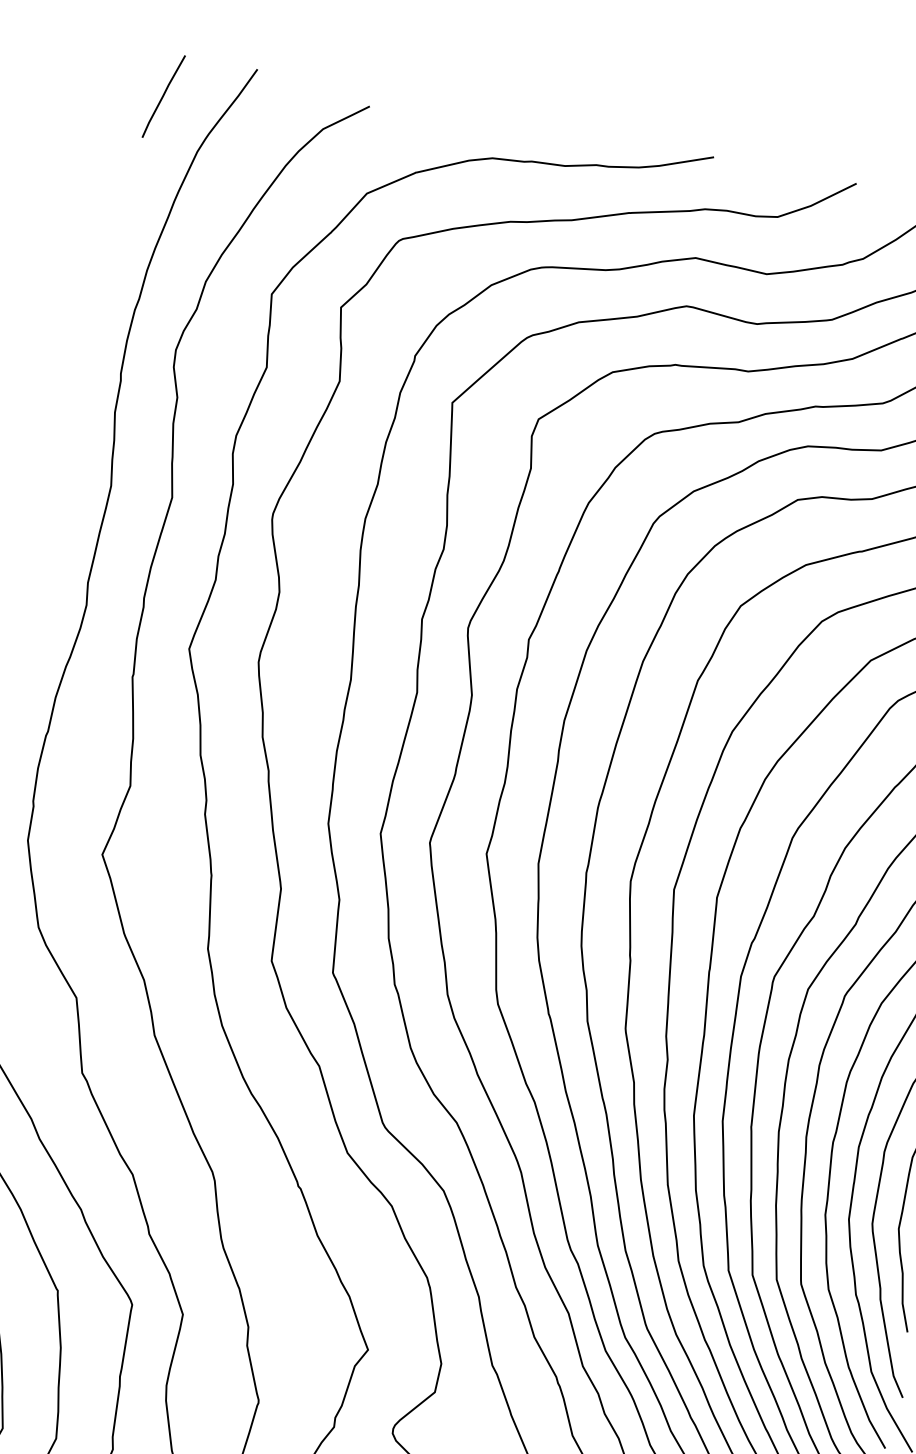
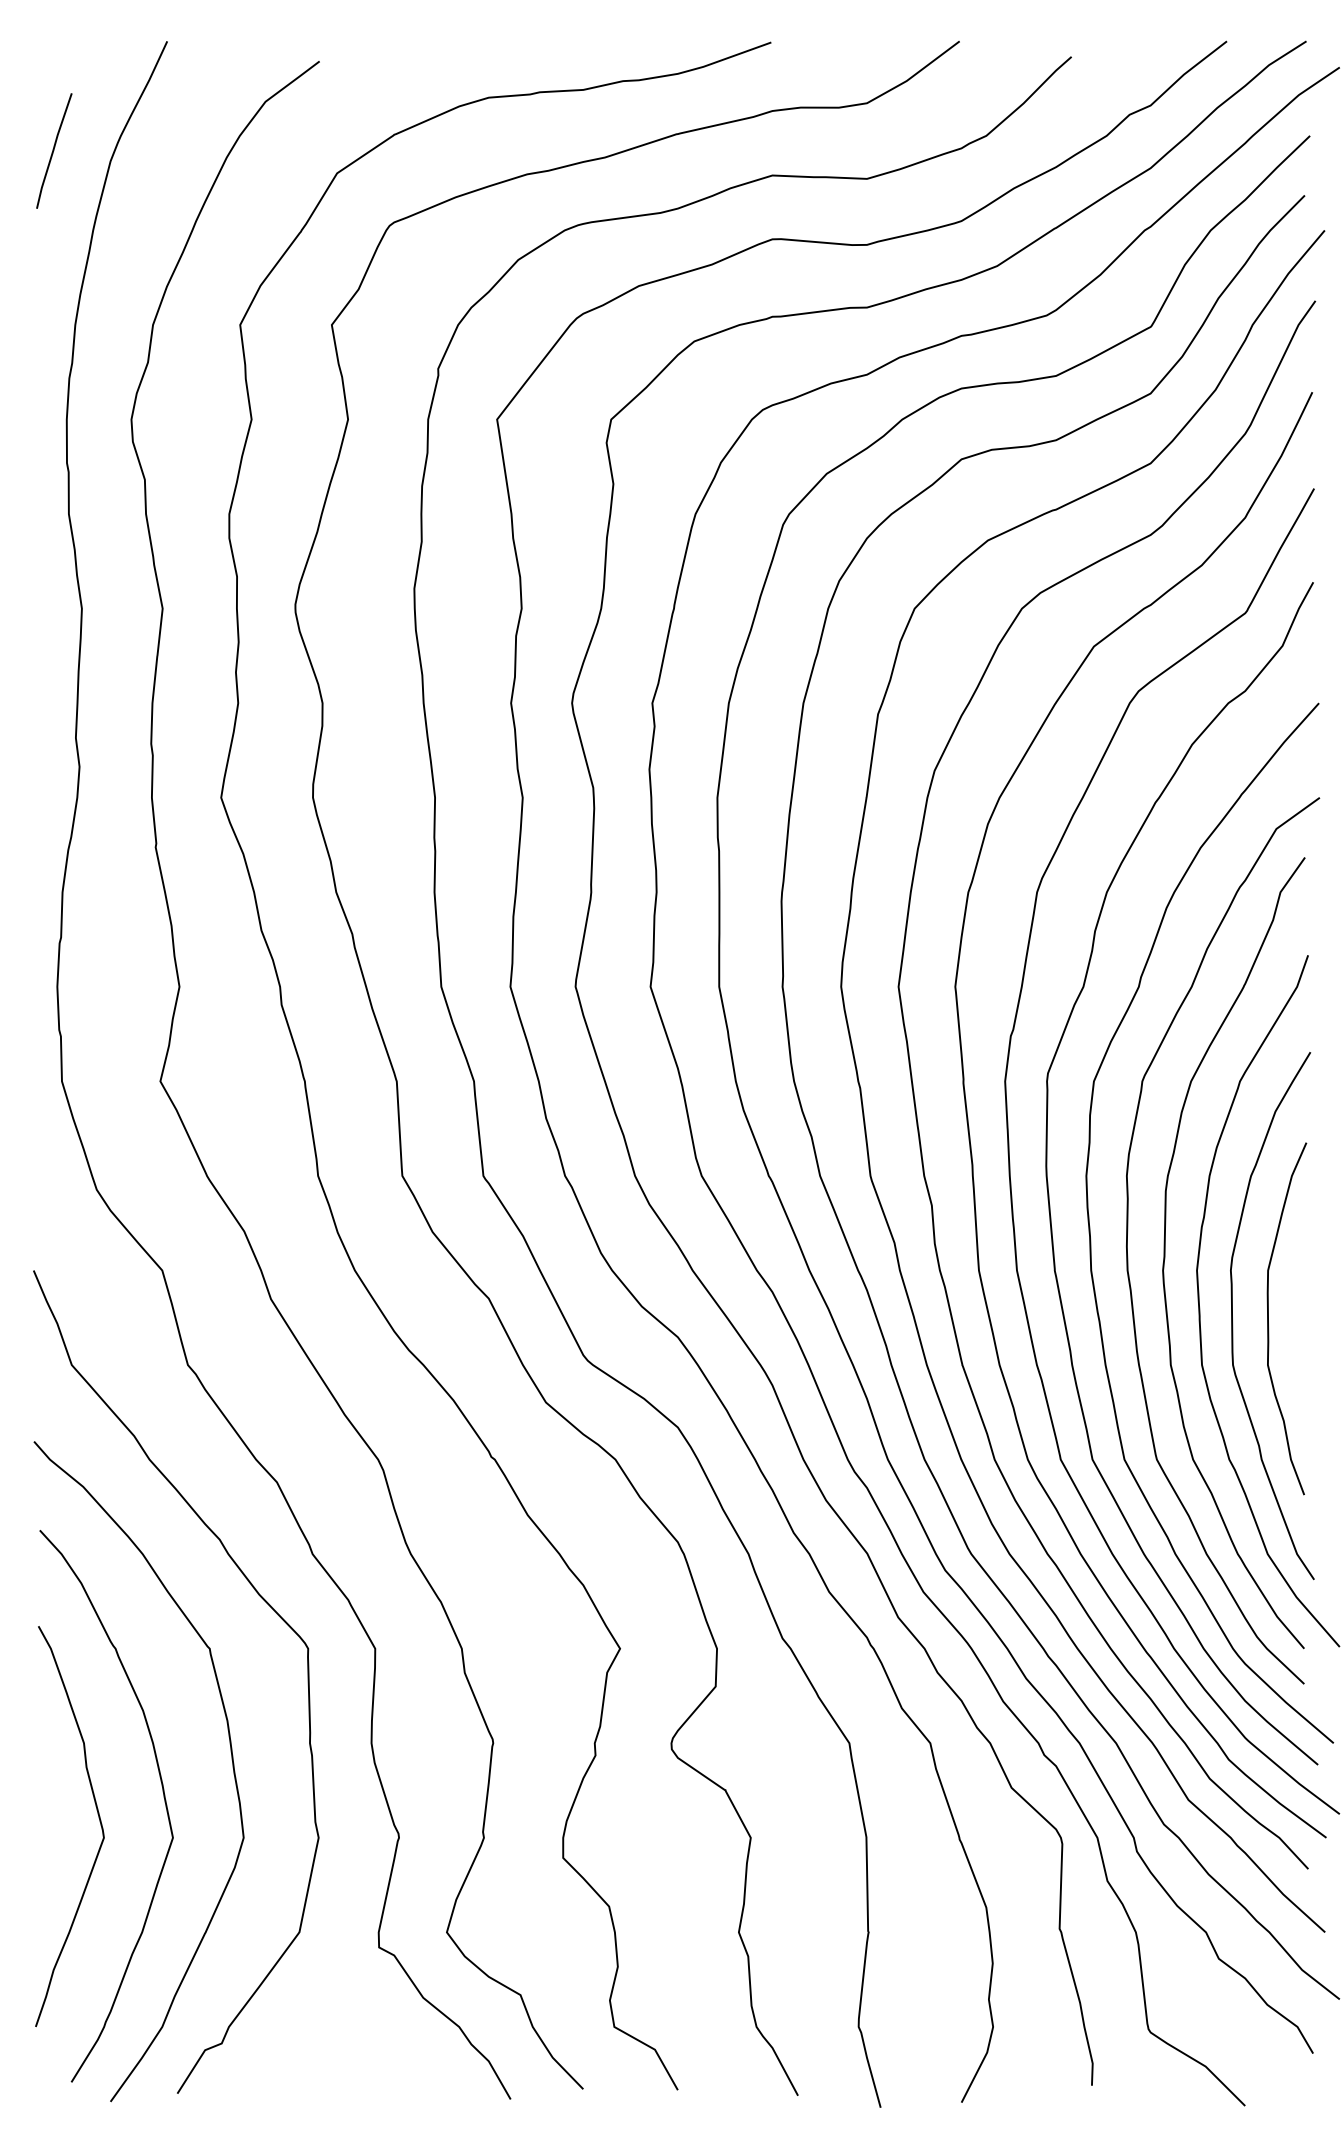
line: (164, 96) -> (54, 150), moved

